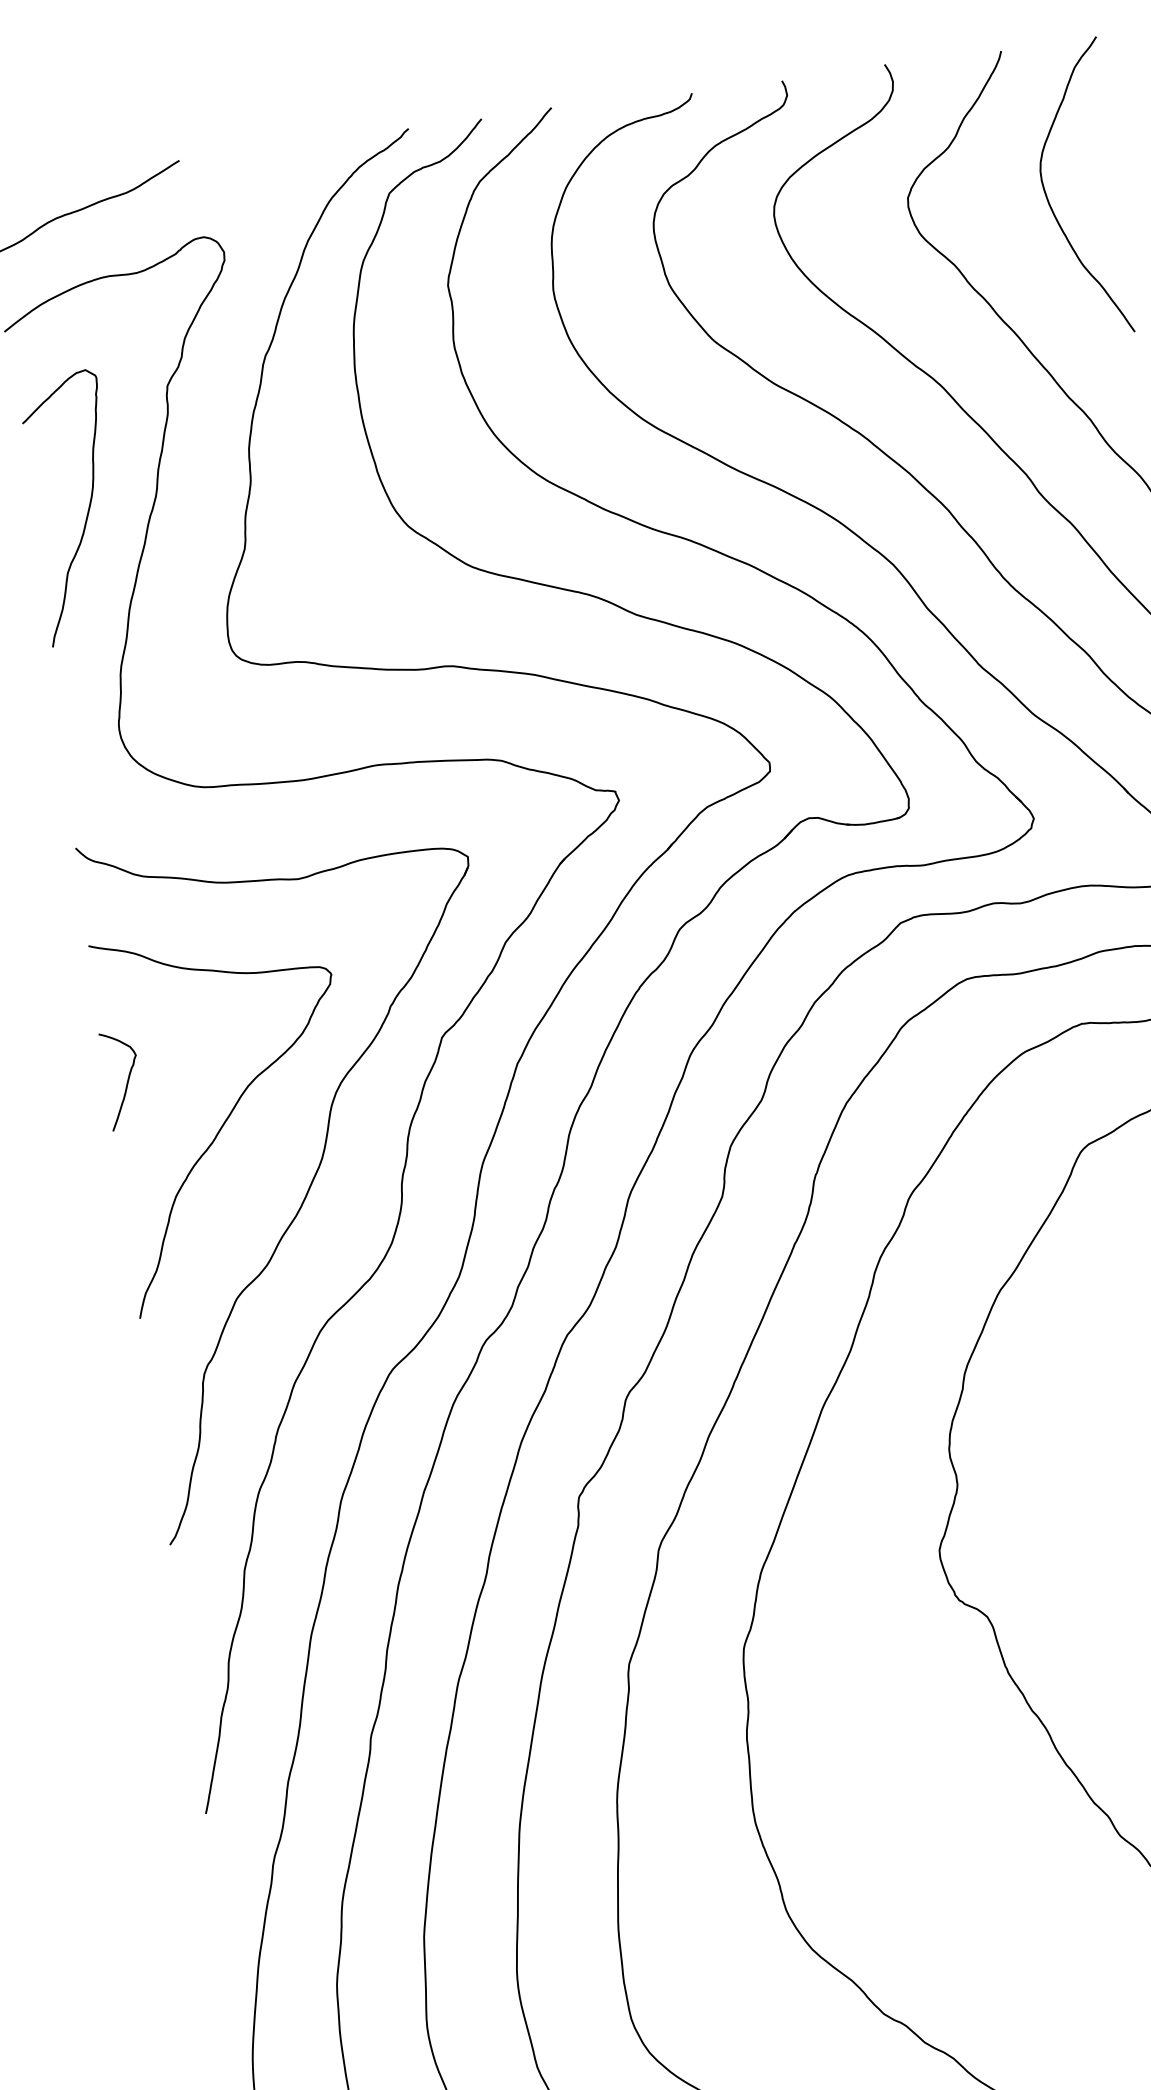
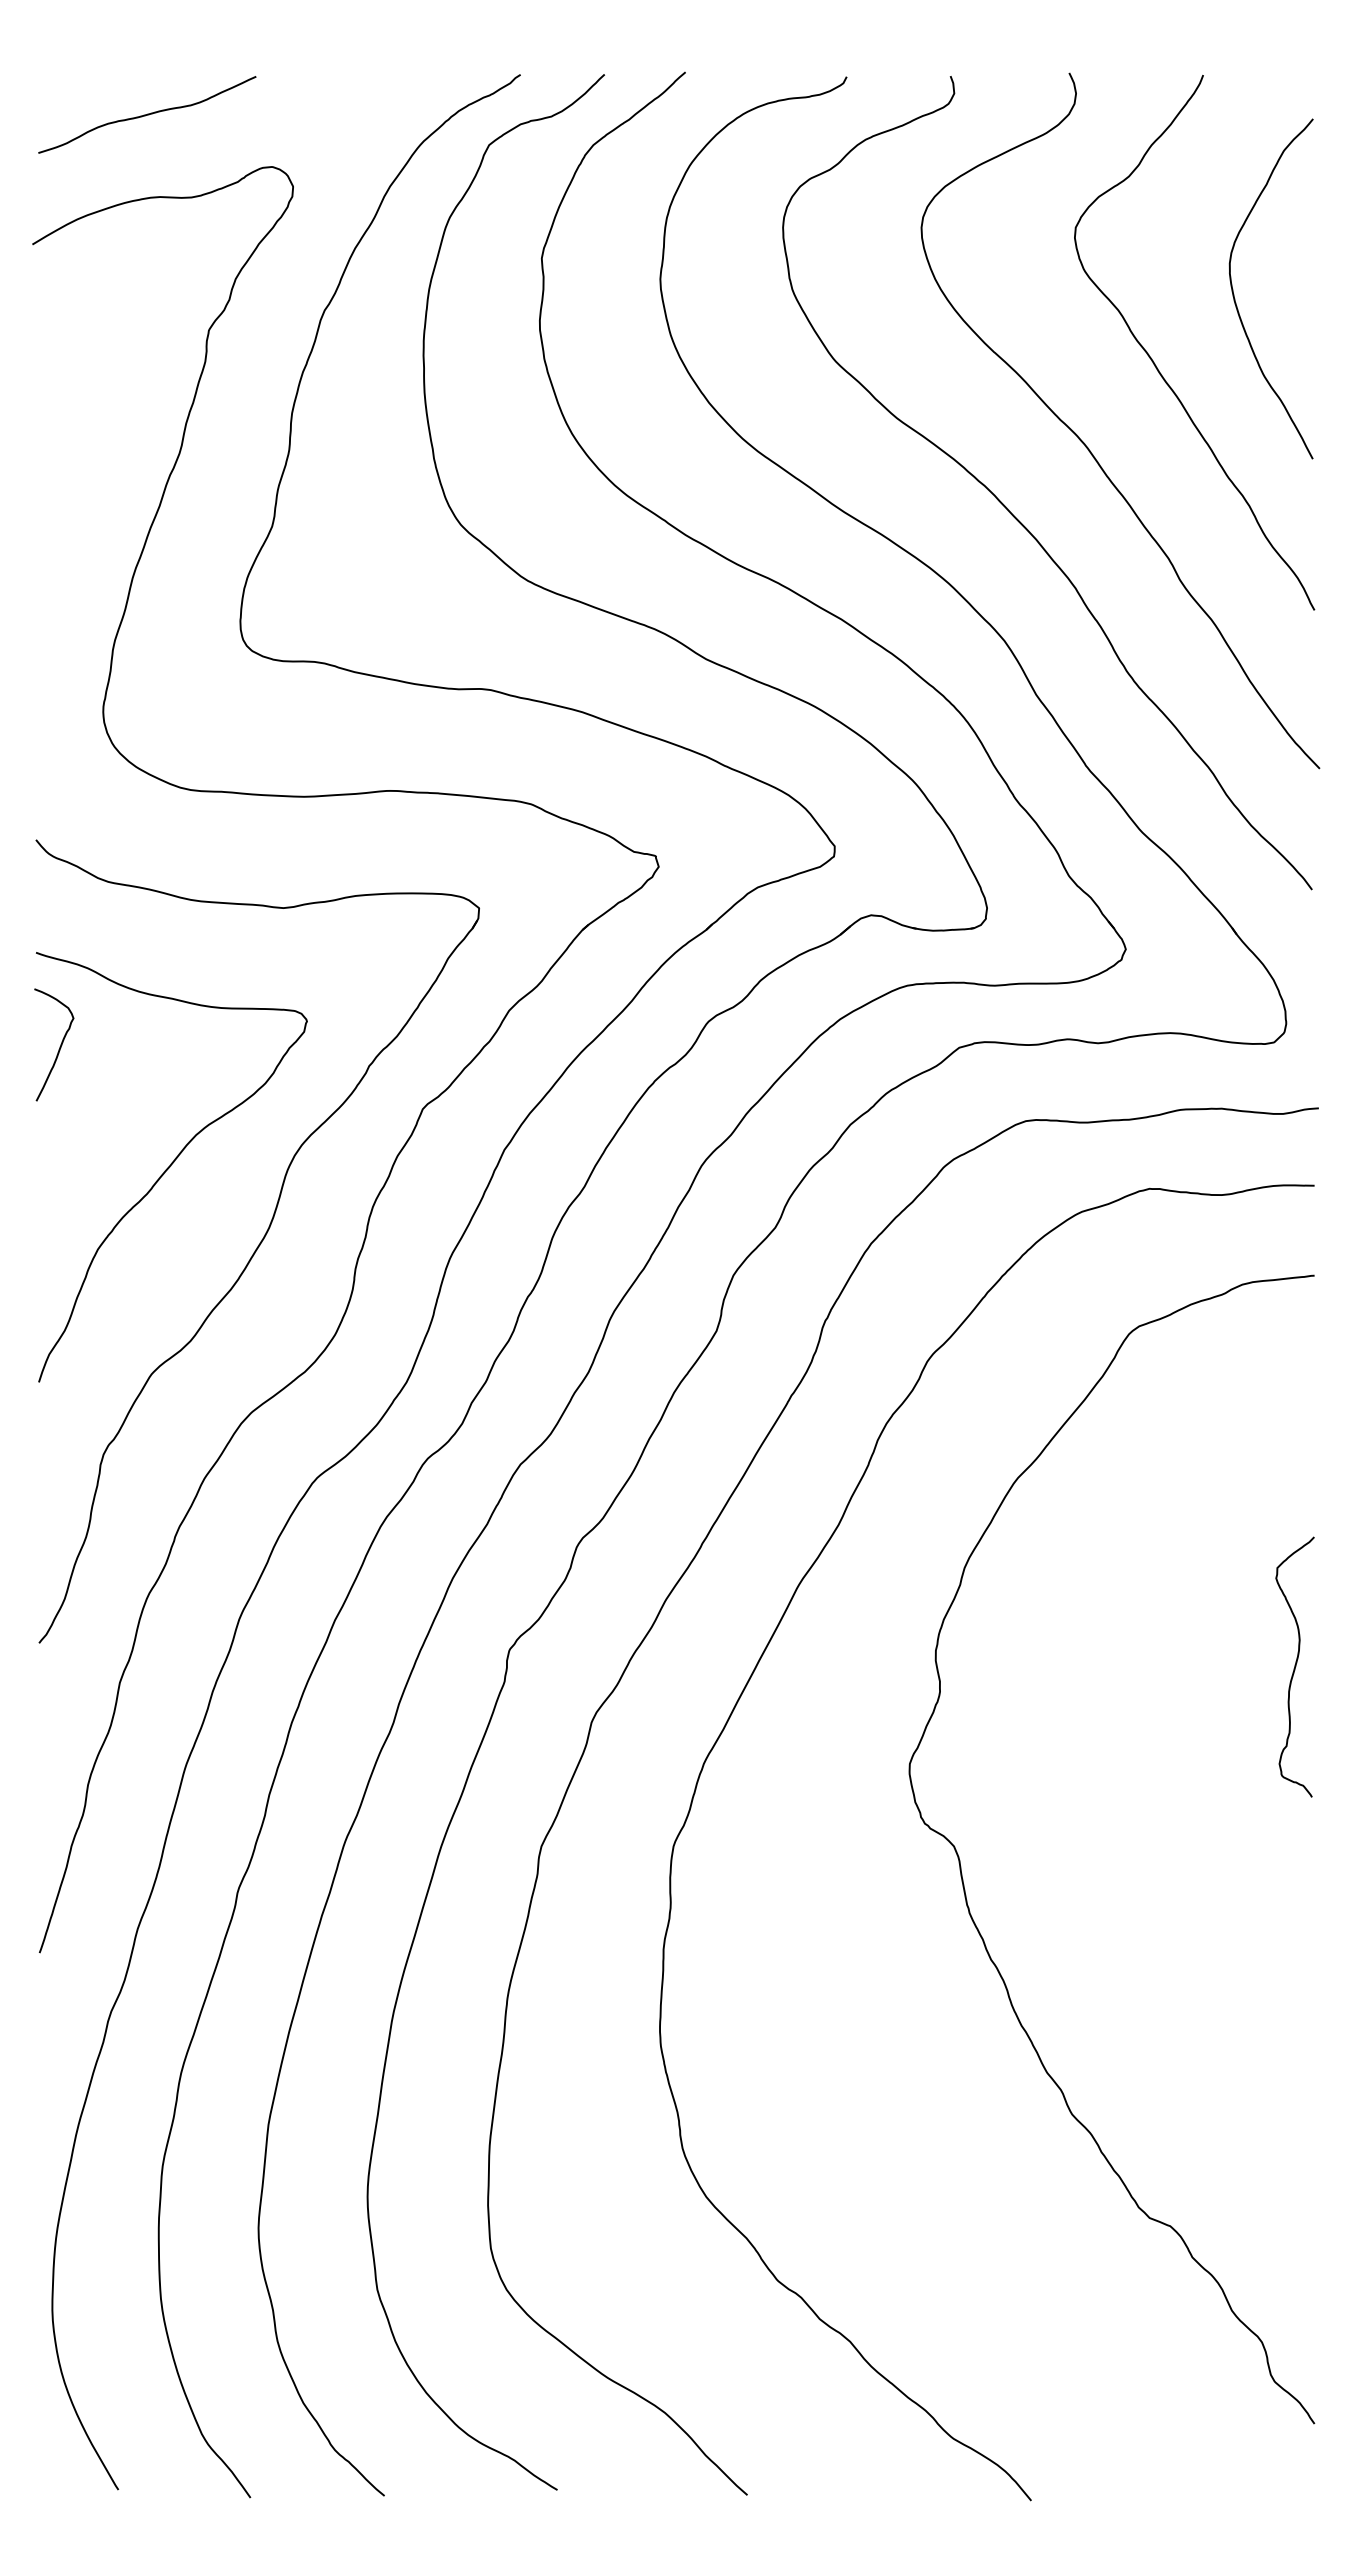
curve: (1049, 201) -> (1235, 298), moved
curve: (87, 509) -> (100, 458), removed
curve: (126, 1081) -> (59, 1046), moved

